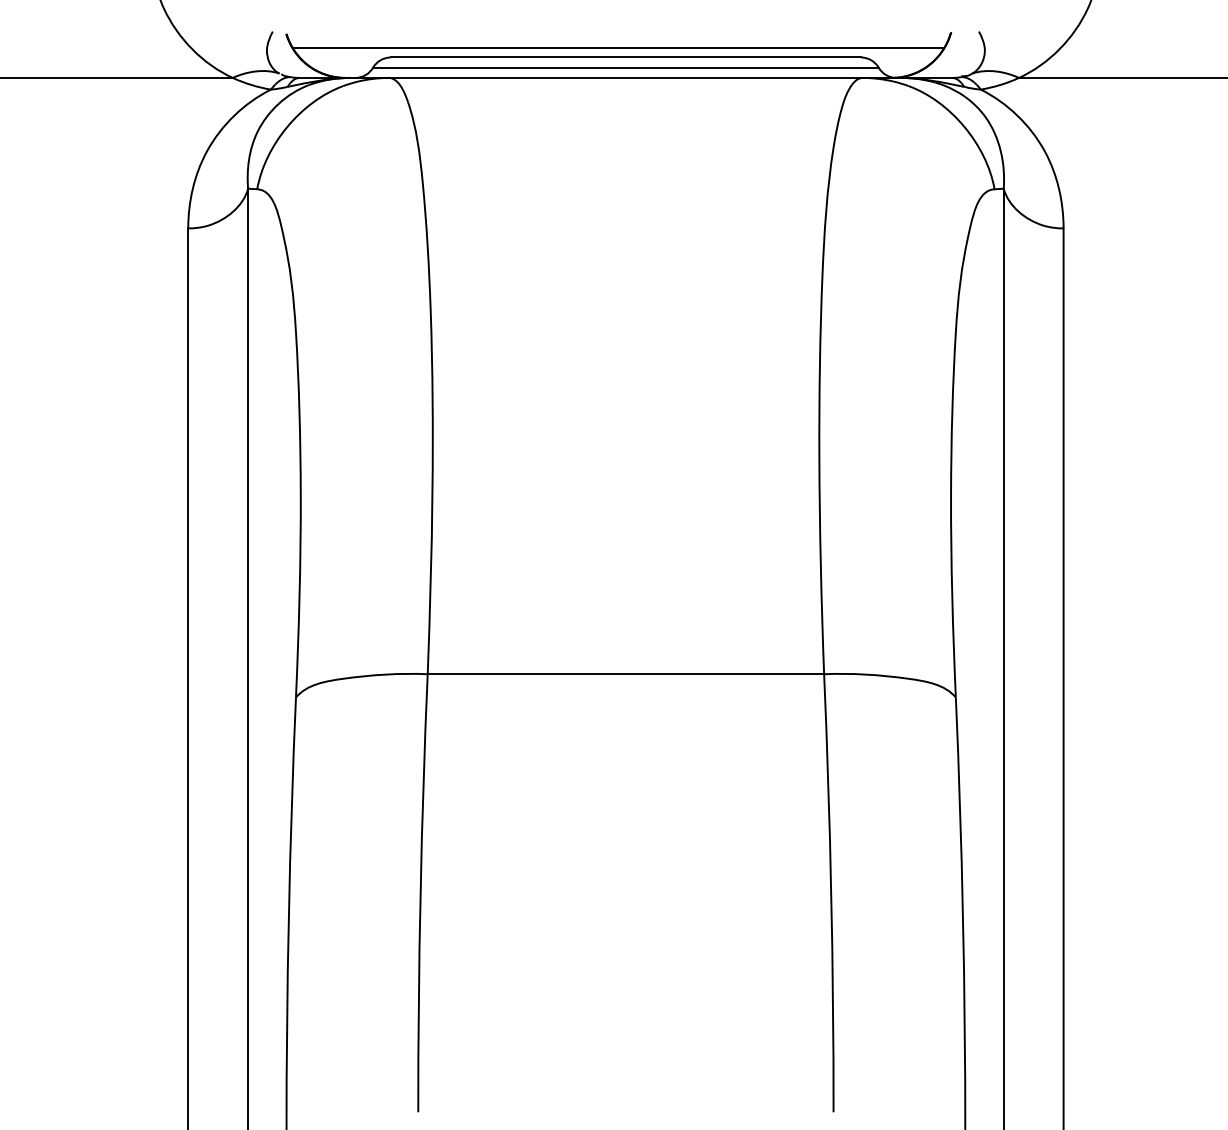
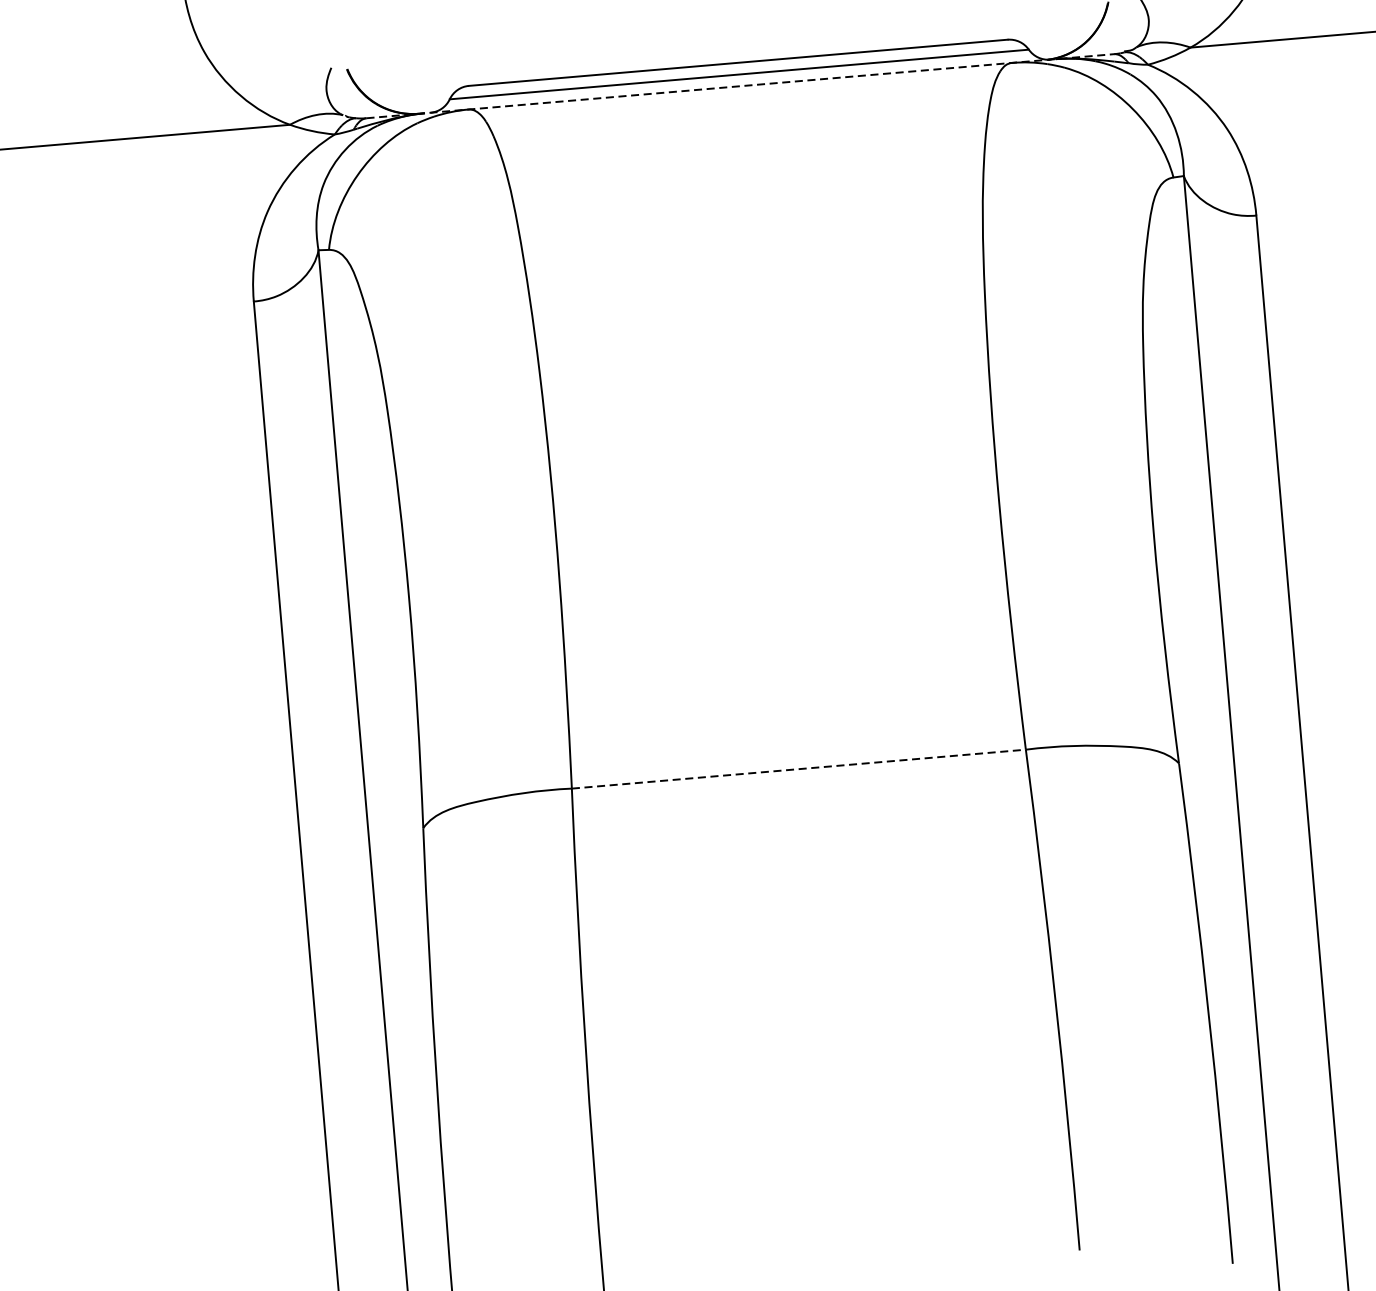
line: (618, 48) -> (728, 53), removed
line: (626, 77) -> (740, 85), solid -> dashed
line: (626, 674) -> (799, 769), solid -> dashed

